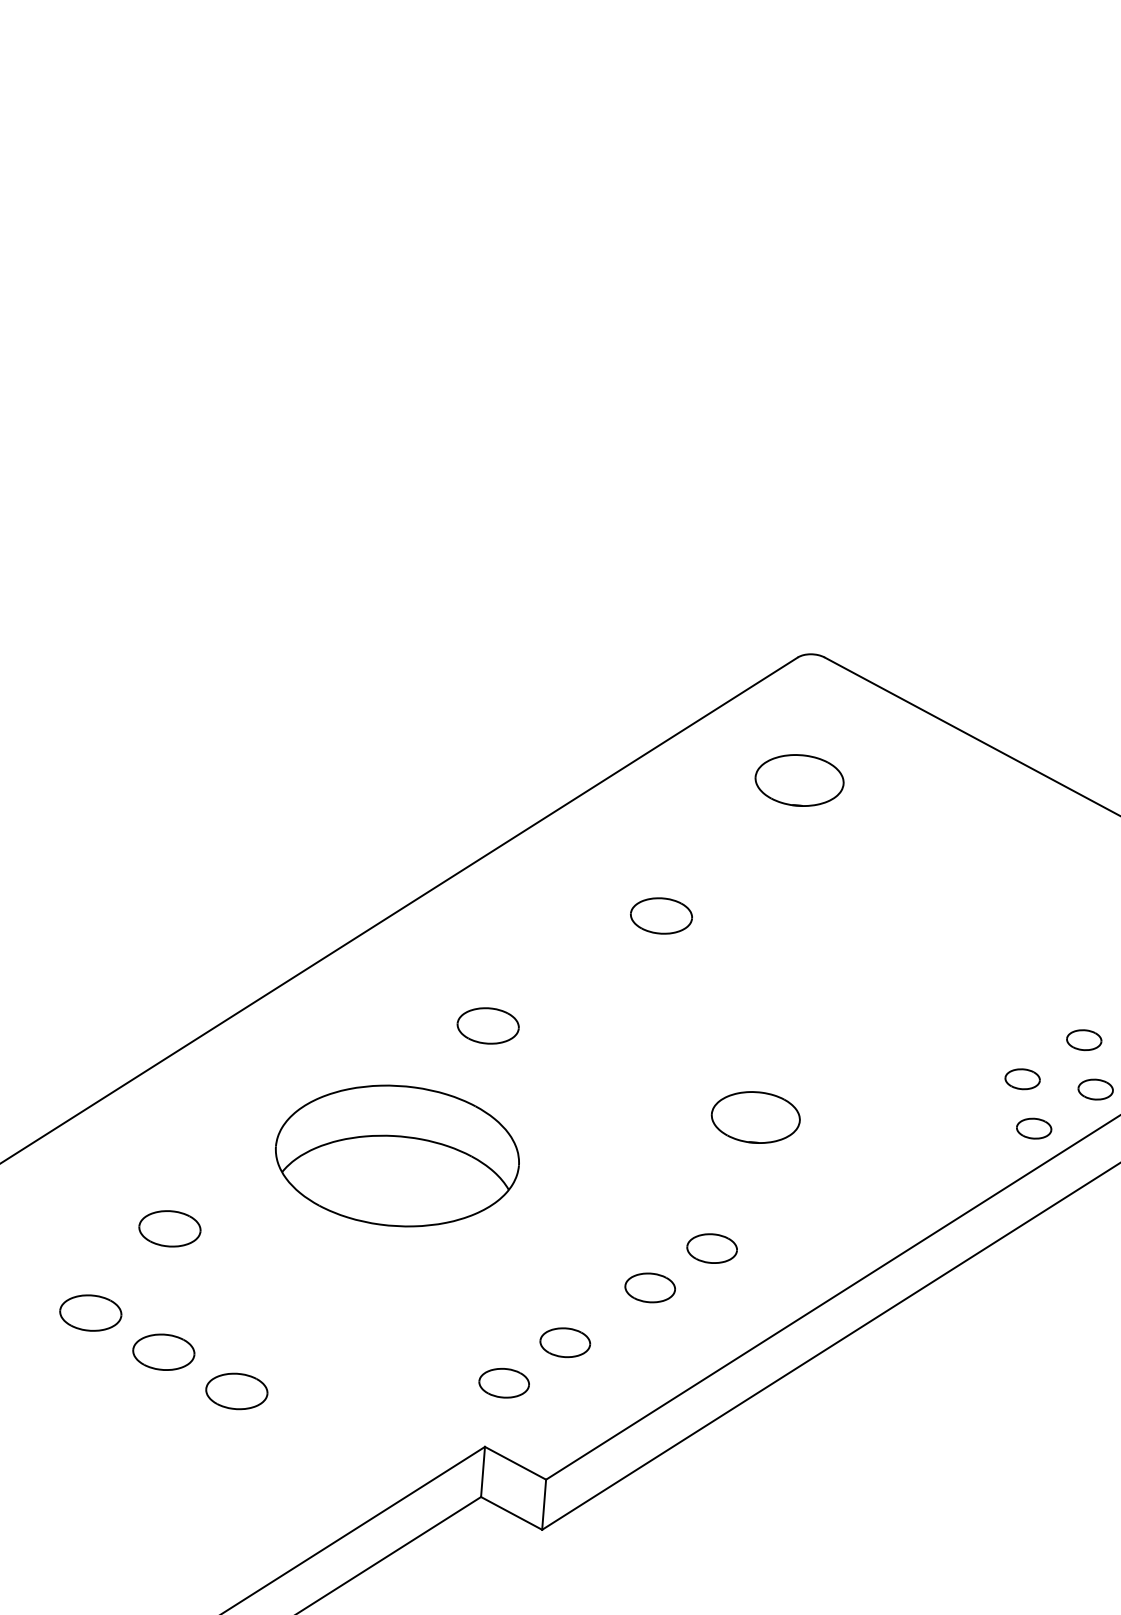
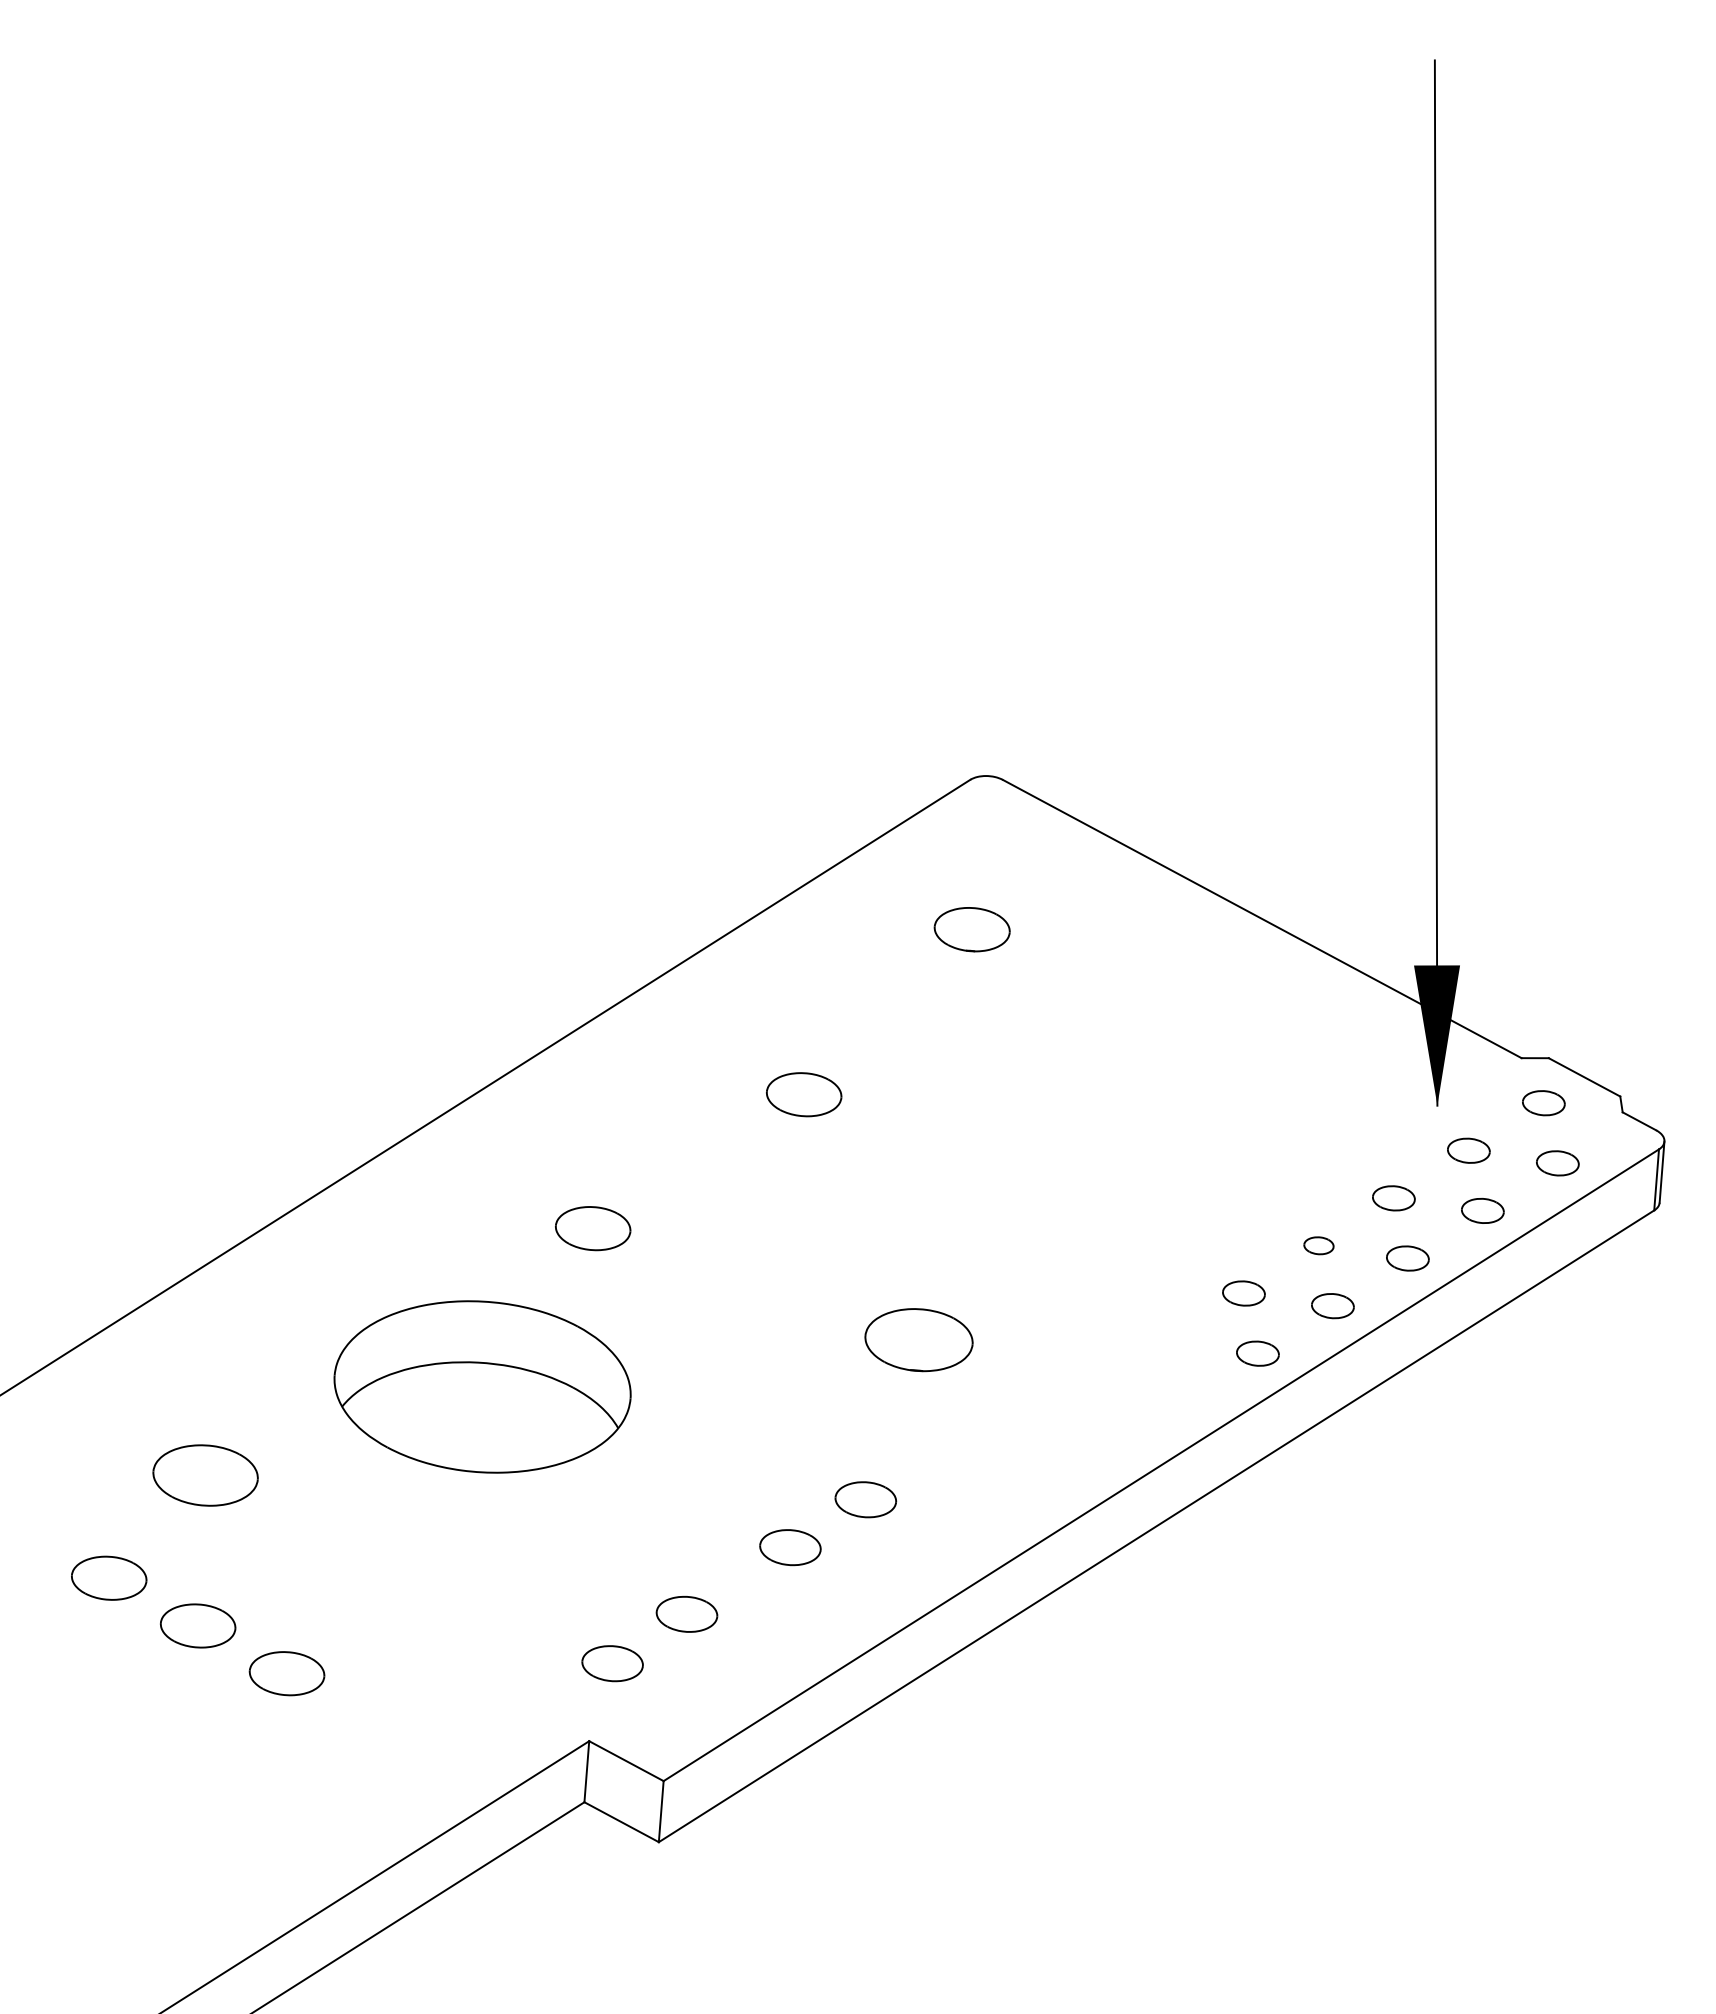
part: (798, 780) -> (971, 929), size x0.7
part: (1083, 1039) -> (1318, 1245), size x0.7
part: (169, 1228) -> (205, 1475), size x1.4

